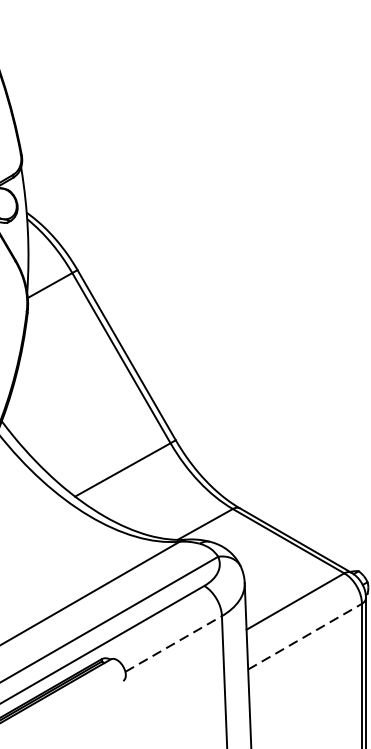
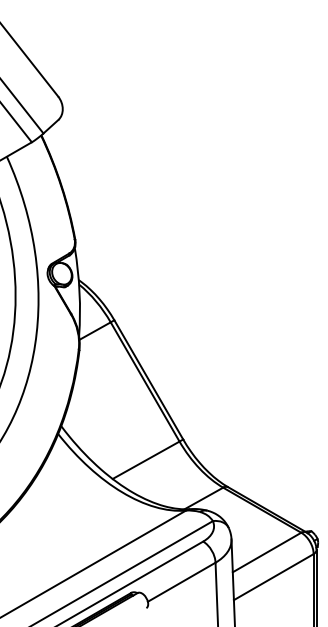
line: (306, 635) -> (274, 576), dashed -> solid
line: (174, 642) -> (182, 581), dashed -> solid

